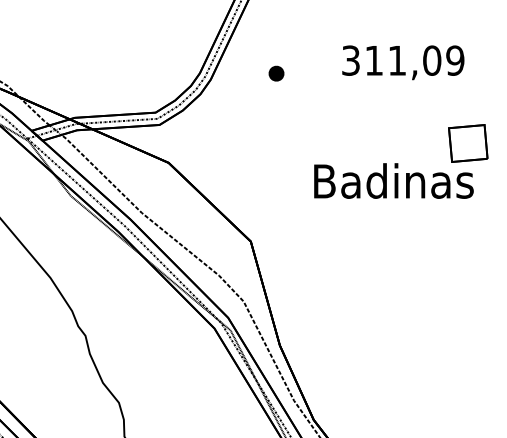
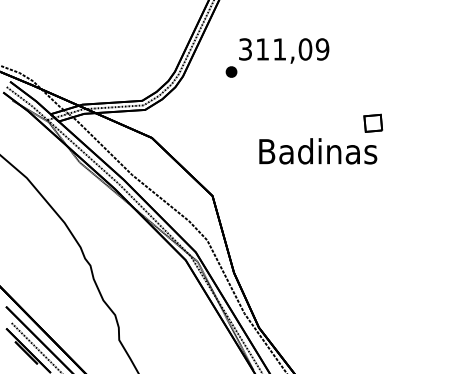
text: (403, 62) -> (284, 50), moved
part: (468, 141) -> (373, 122), size x0.62

